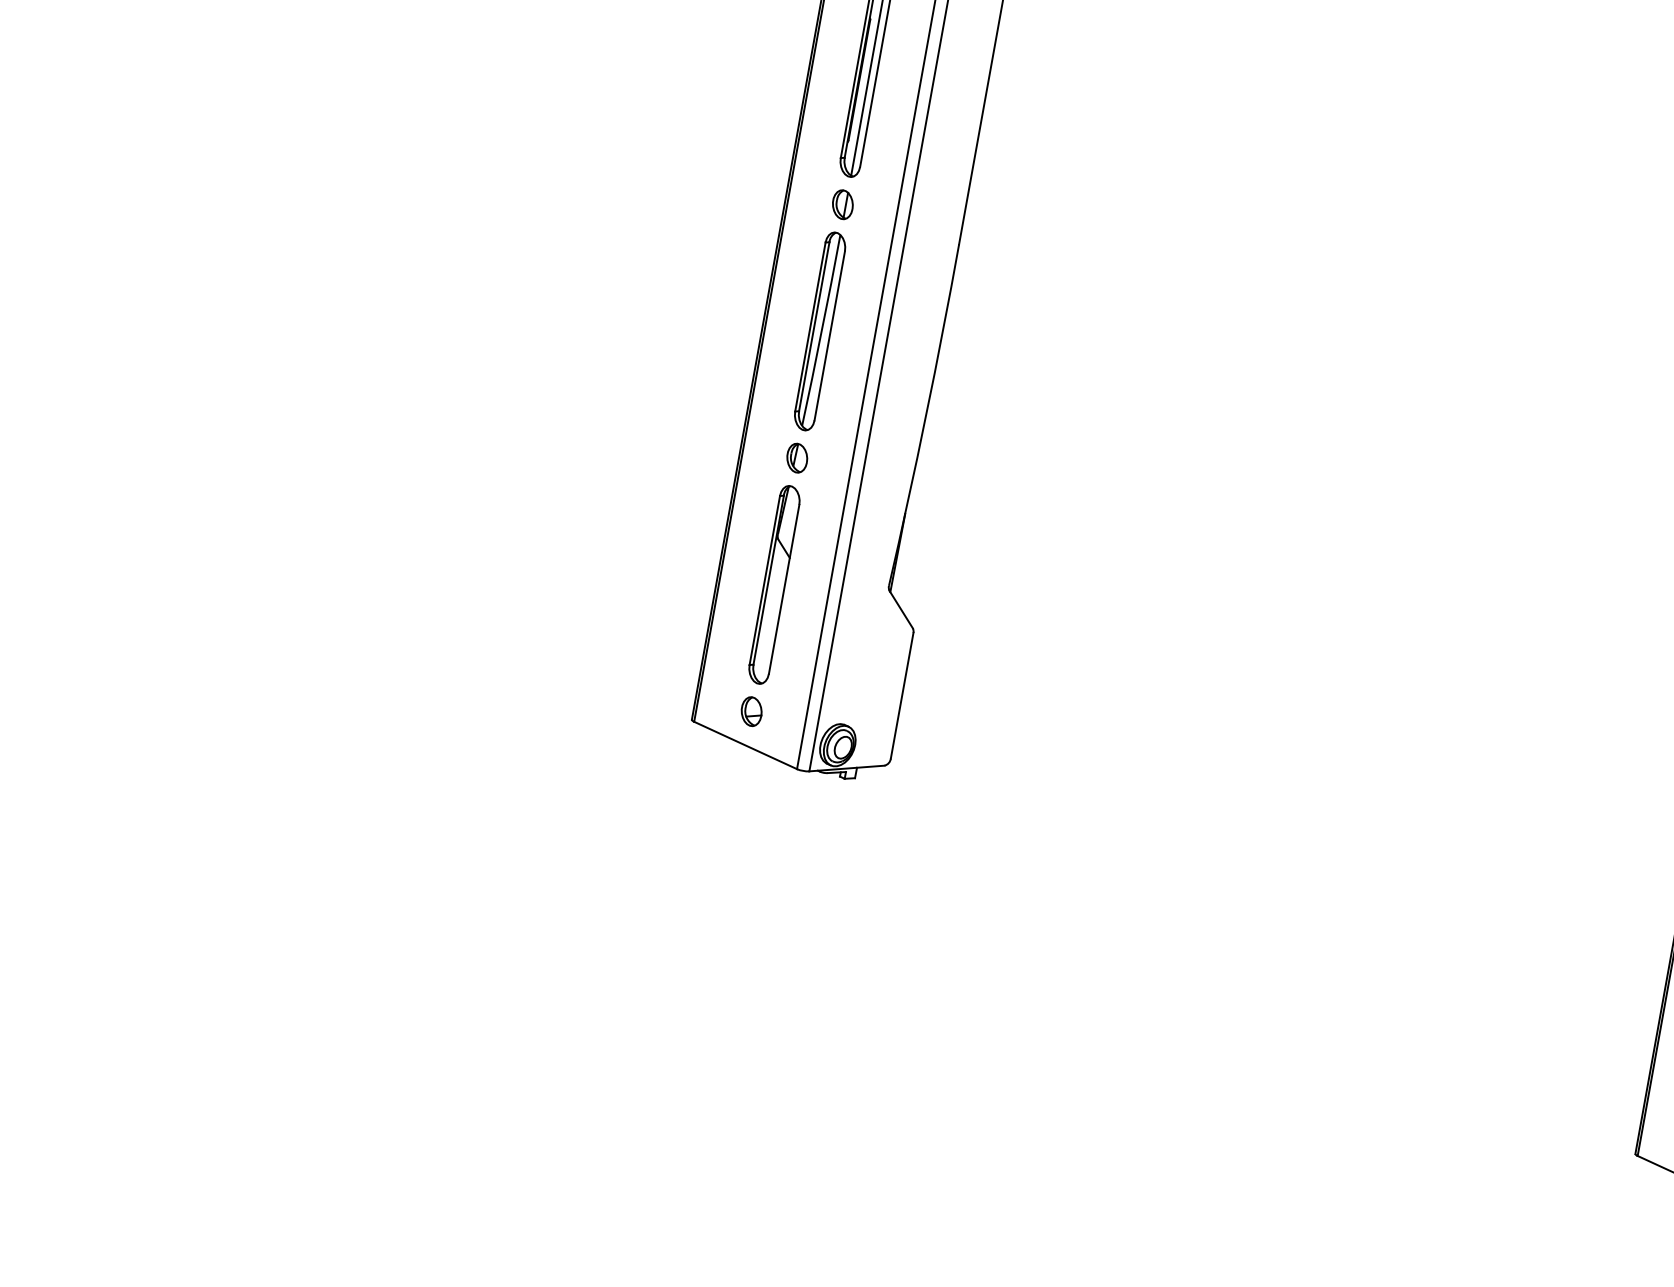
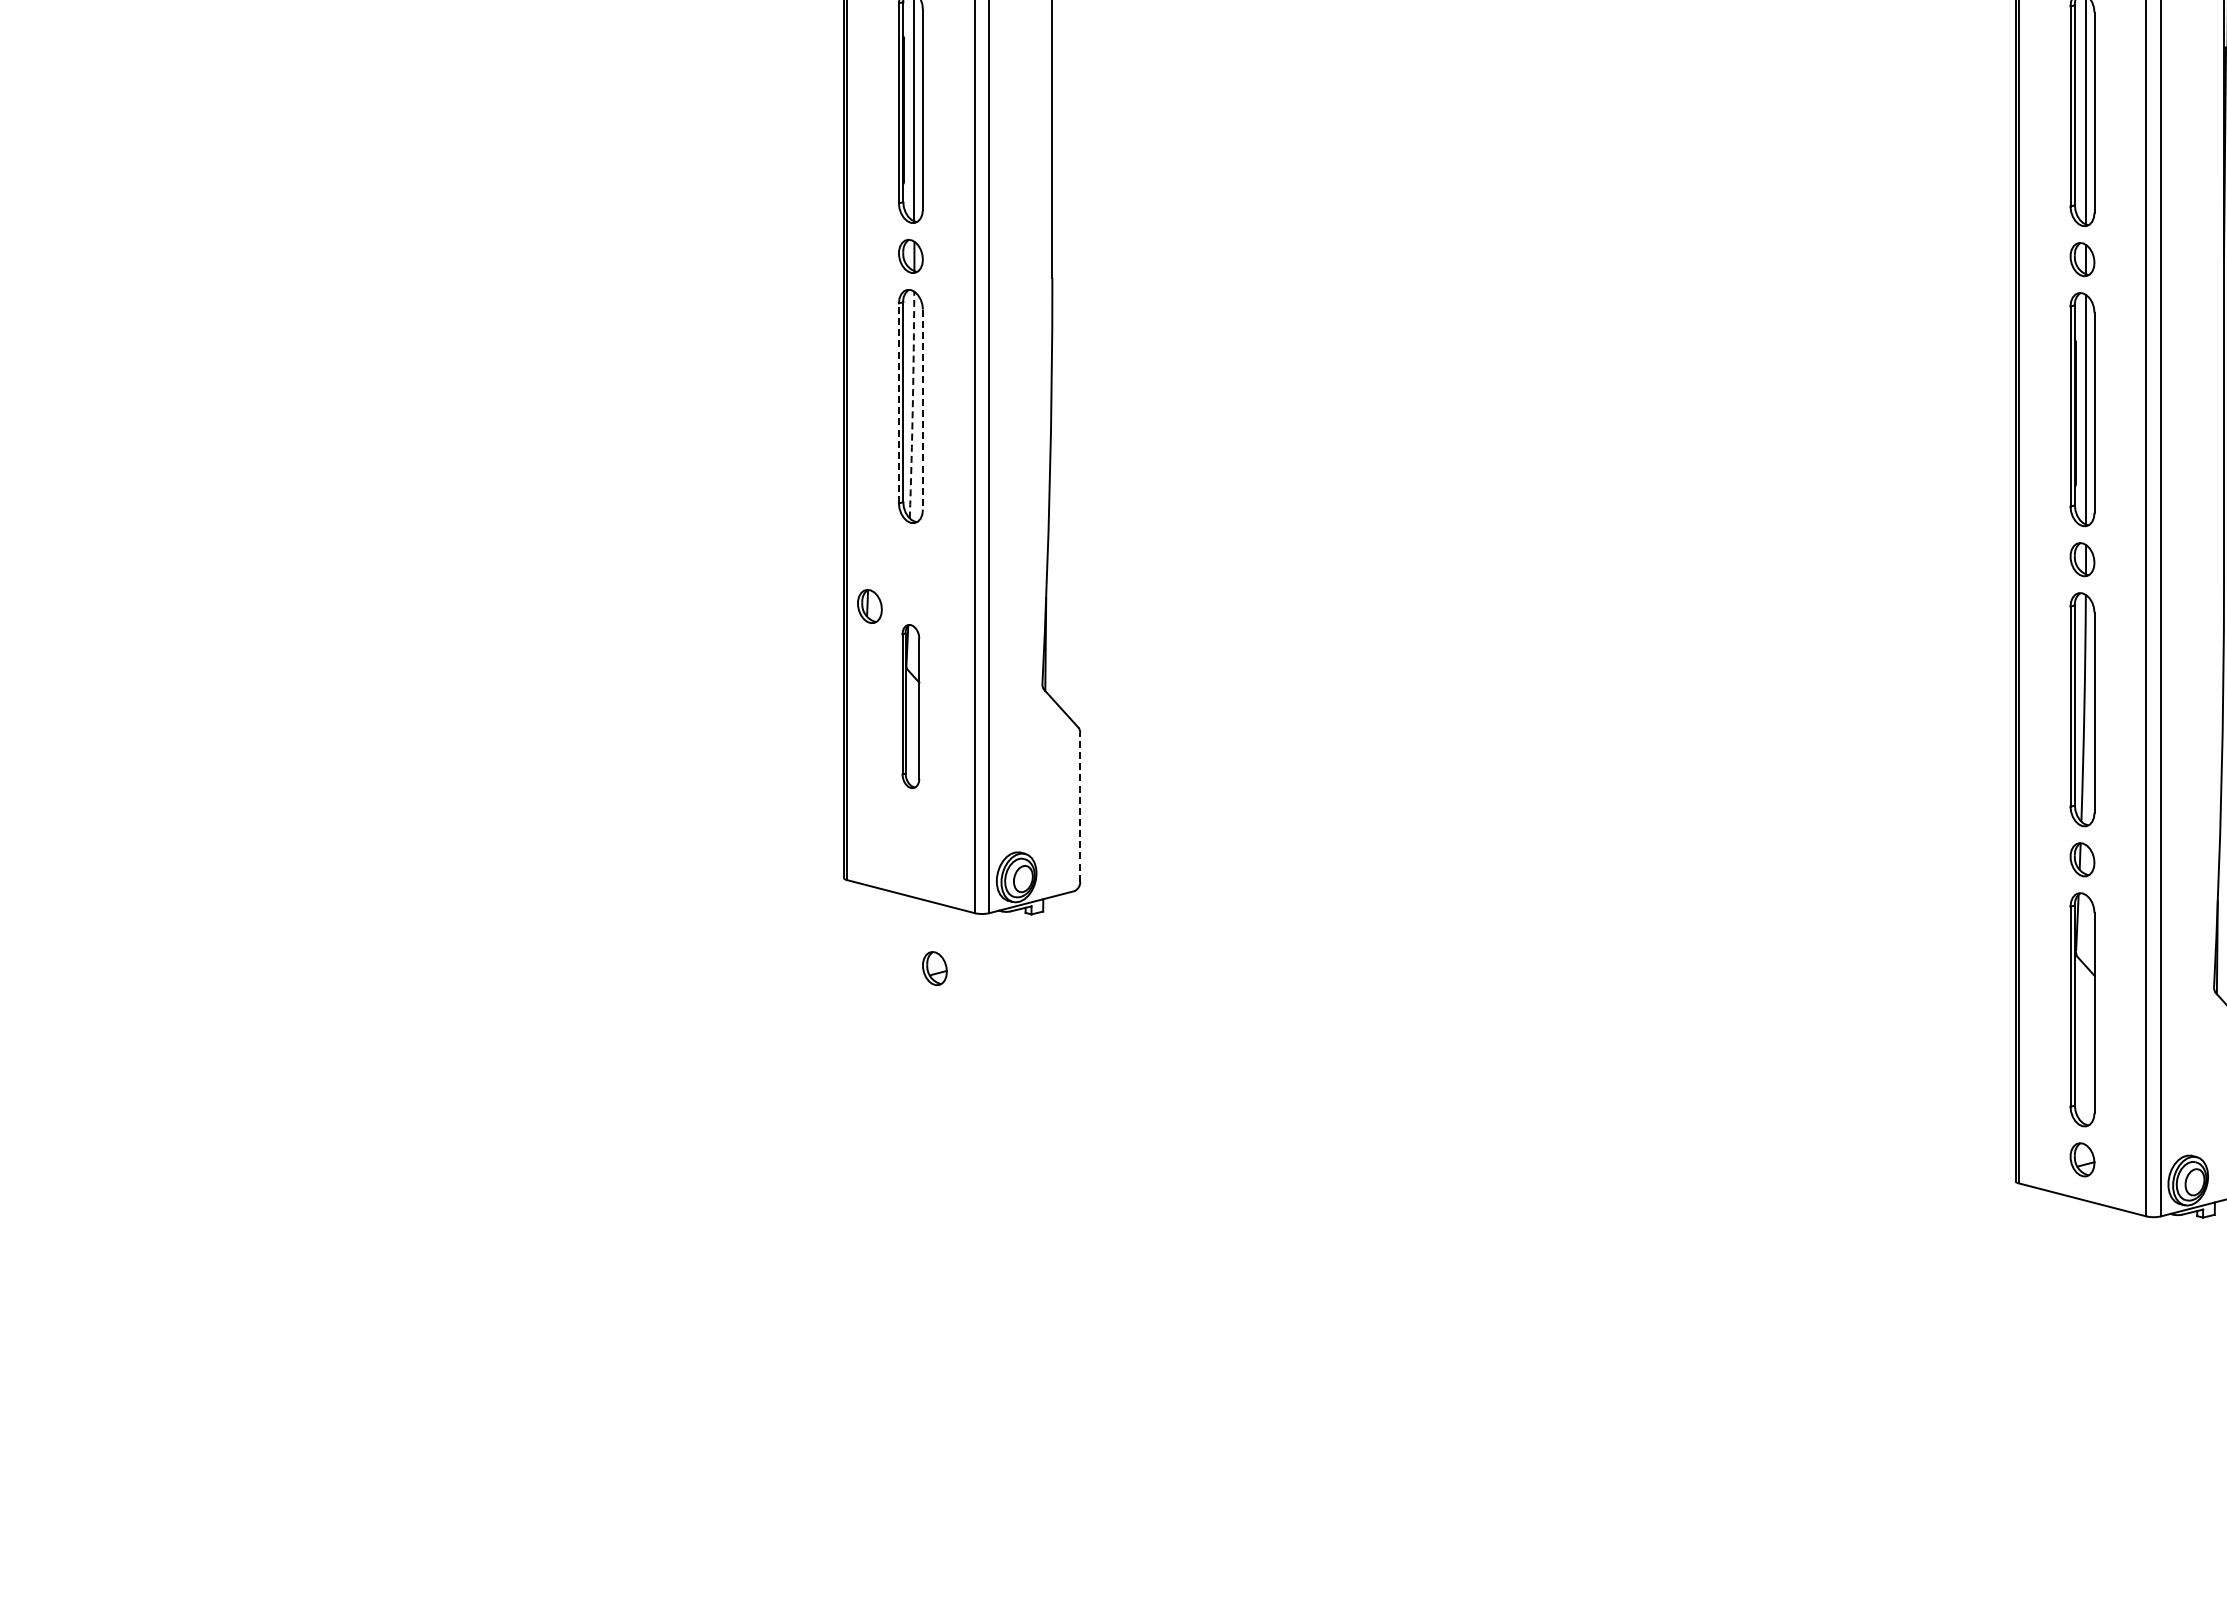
line: (810, 326) -> (898, 402), solid -> dashed
arc: (821, 330) -> (912, 405), solid -> dashed
line: (829, 336) -> (922, 410), solid -> dashed
part: (796, 458) -> (869, 606), moved
part: (774, 584) -> (910, 706), size x0.7
line: (902, 695) -> (1080, 806), solid -> dashed
part: (751, 711) -> (934, 968), moved

